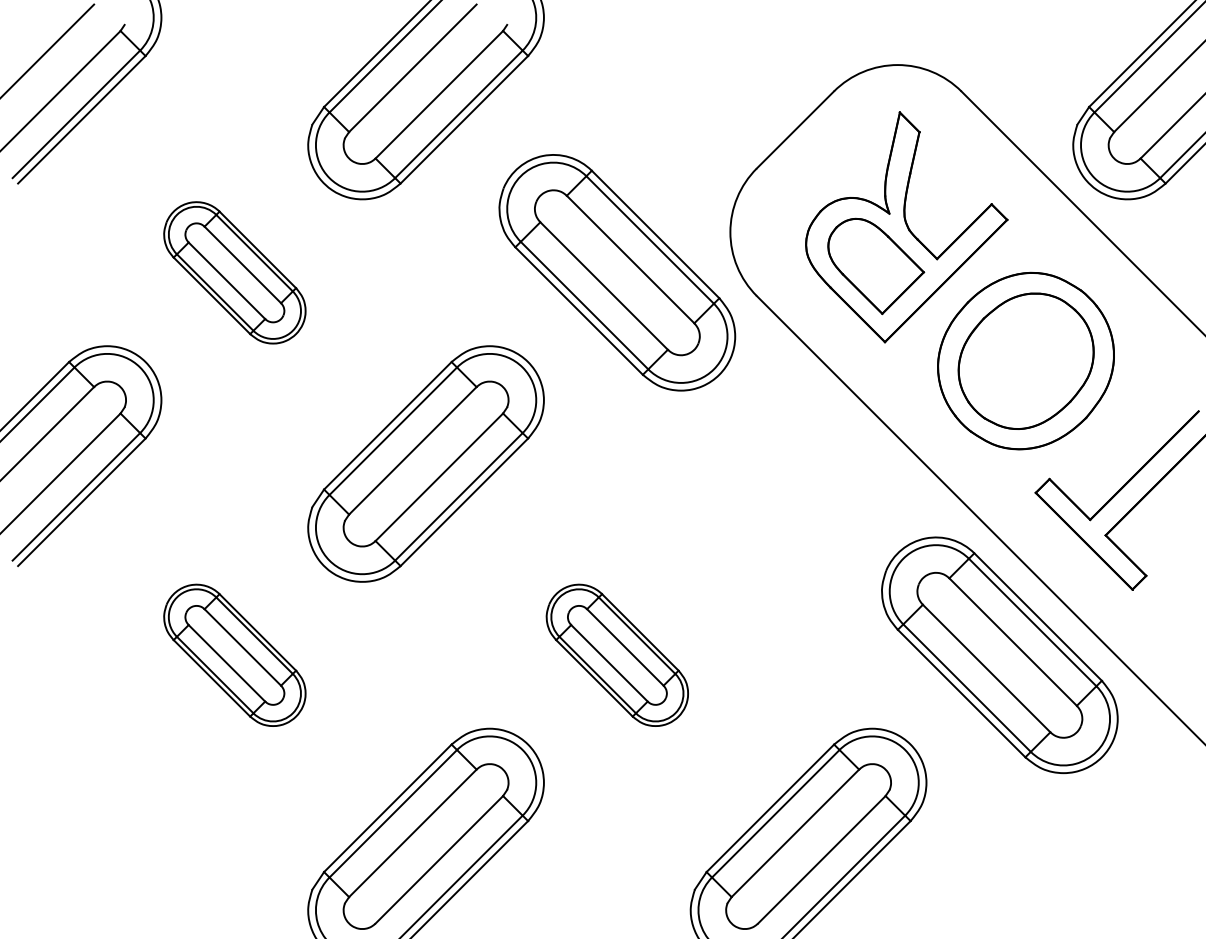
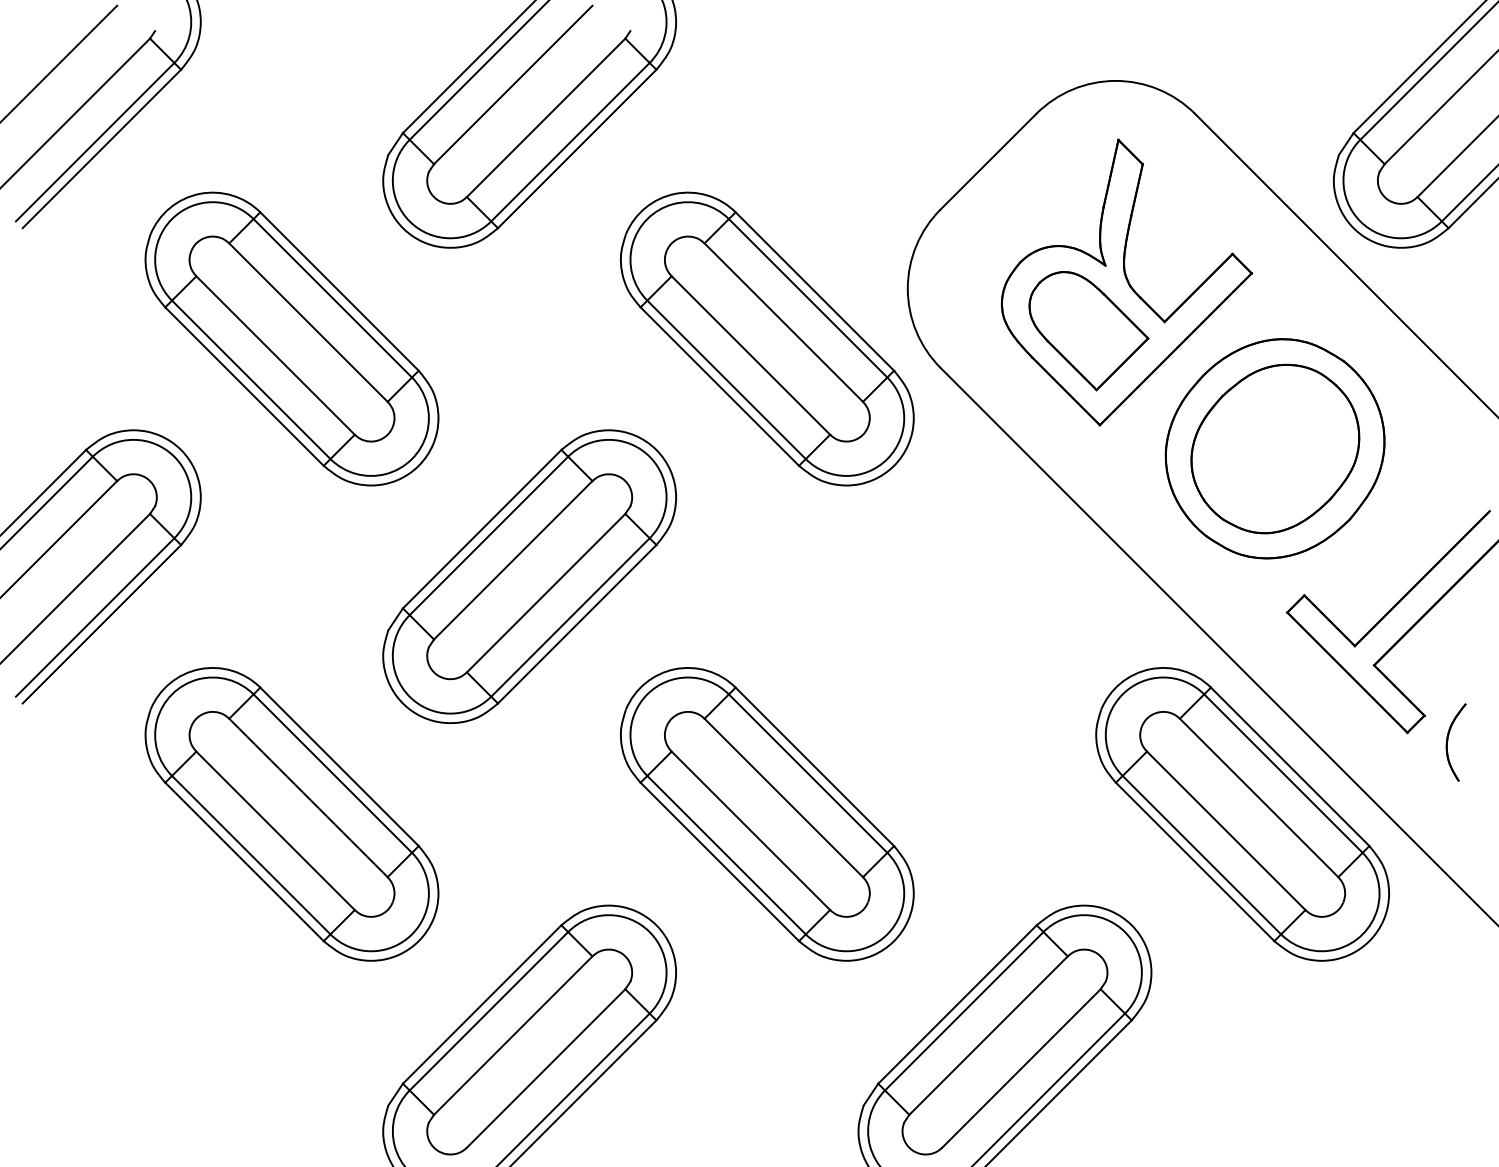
part: (234, 272) -> (291, 338), size x1.67
part: (1171, 597) -> (1455, 742), added
part: (234, 655) -> (291, 814), size x1.67
part: (617, 655) -> (767, 814), size x1.67

